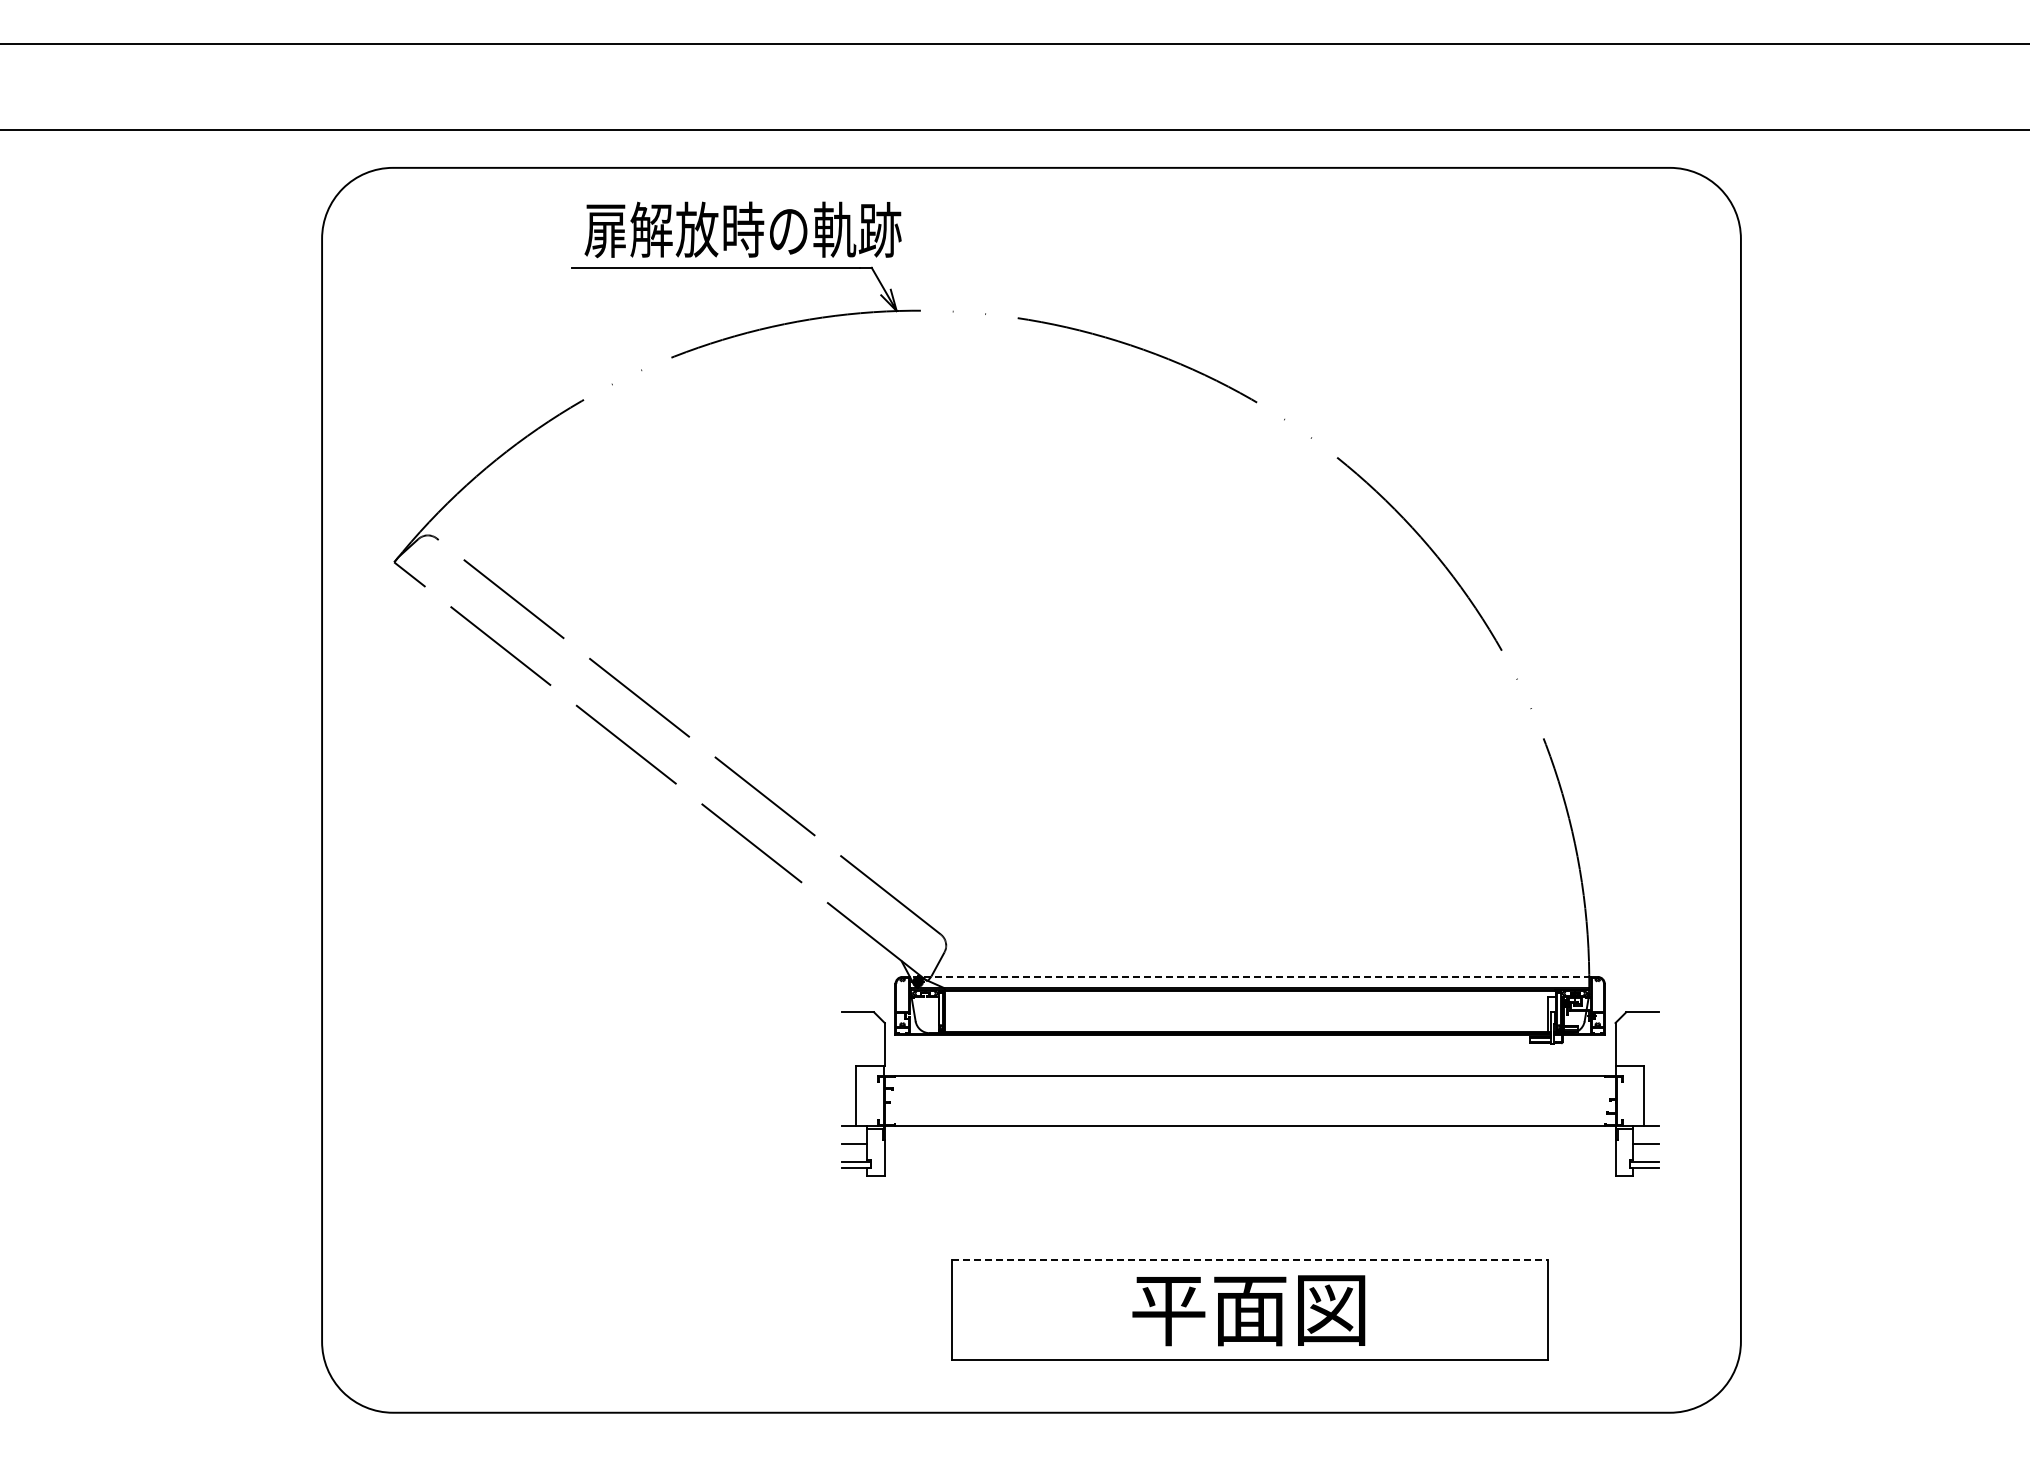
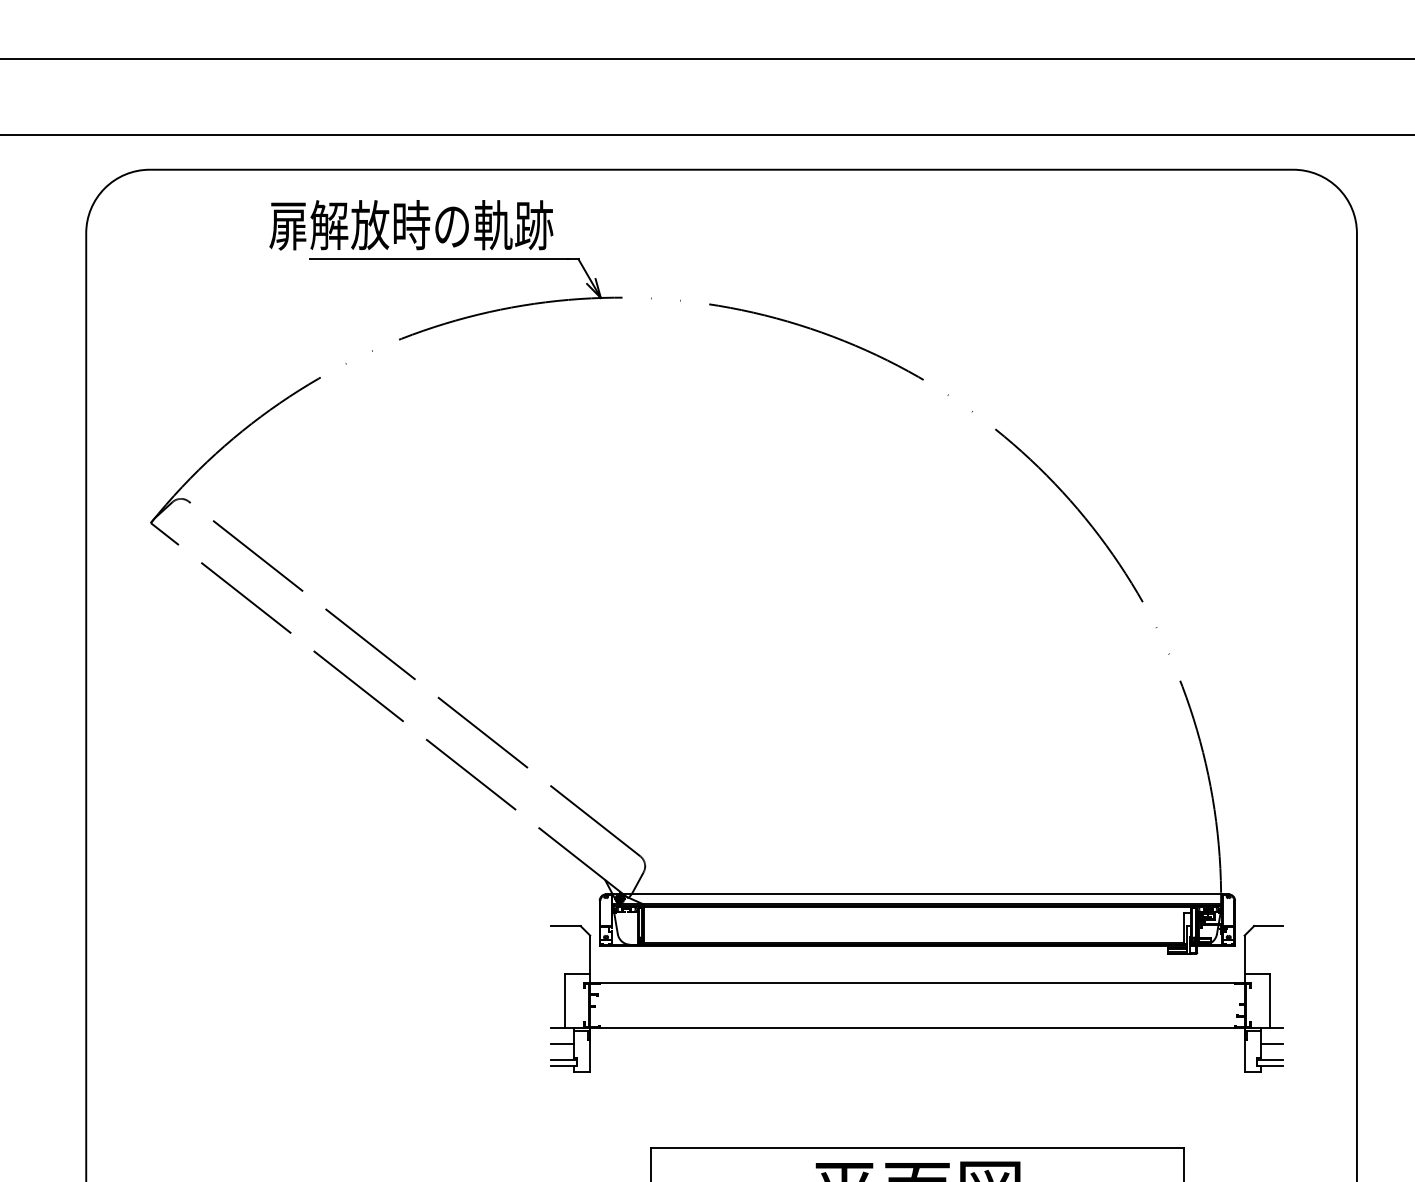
text: (742, 229) -> (410, 224), moved
line: (1250, 976) -> (917, 893), dashed -> solid
line: (1250, 1260) -> (917, 1148), dashed -> solid

